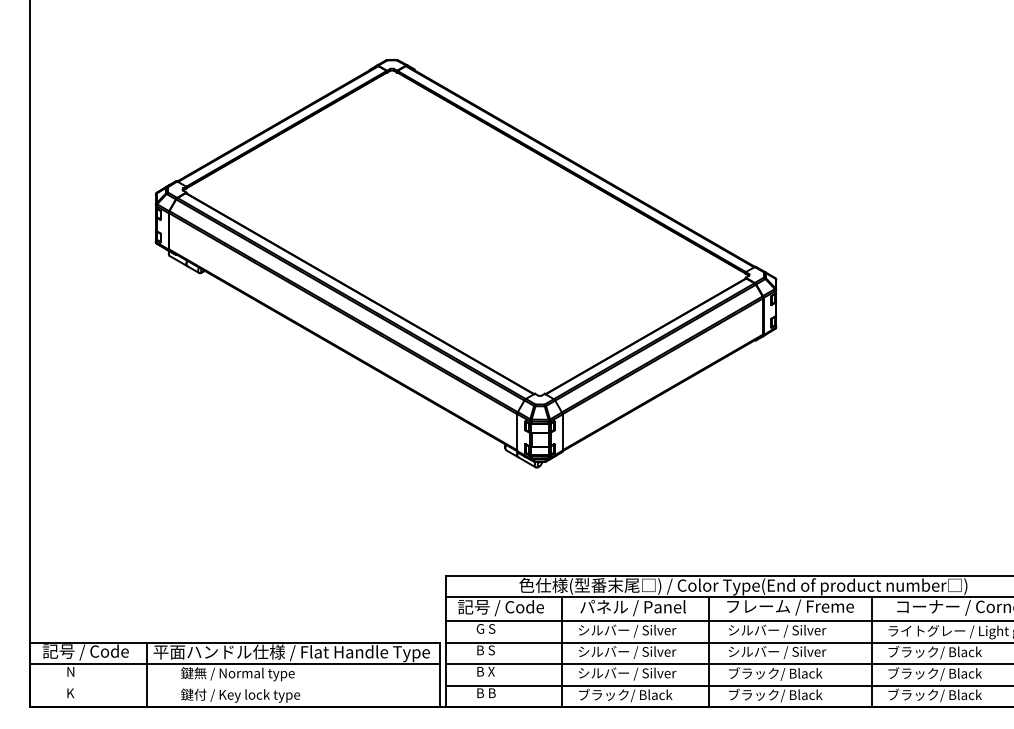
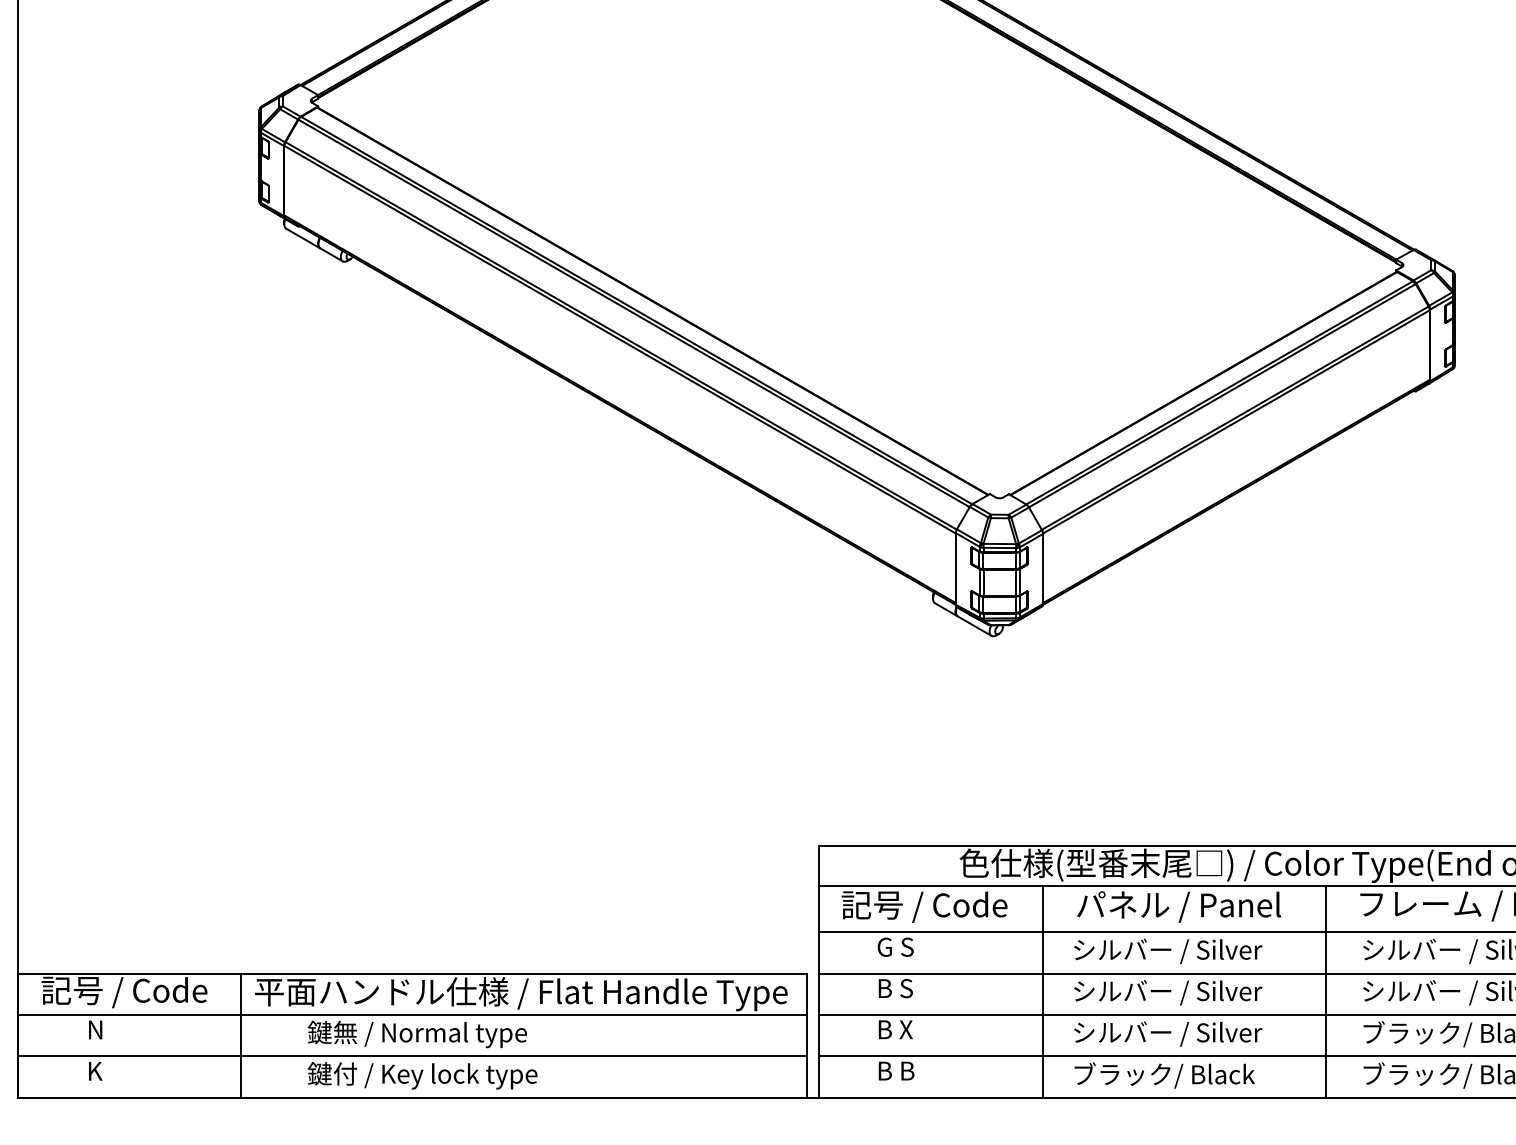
line: (234, 685) -> (410, 1056), added

